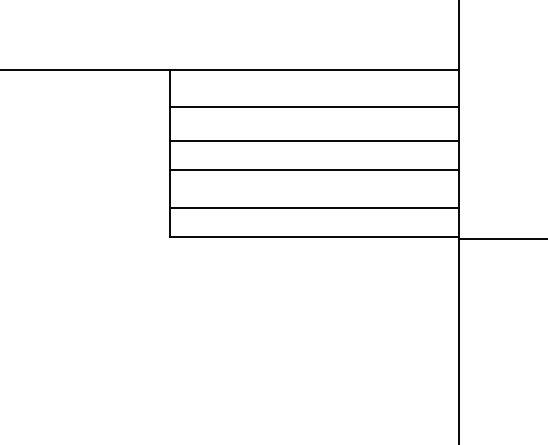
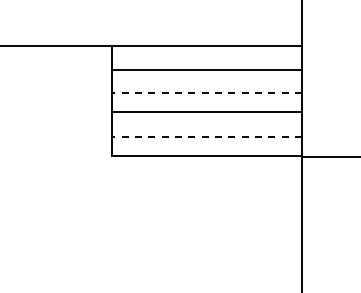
line: (313, 140) -> (206, 92), solid -> dashed
line: (313, 208) -> (206, 137), solid -> dashed

